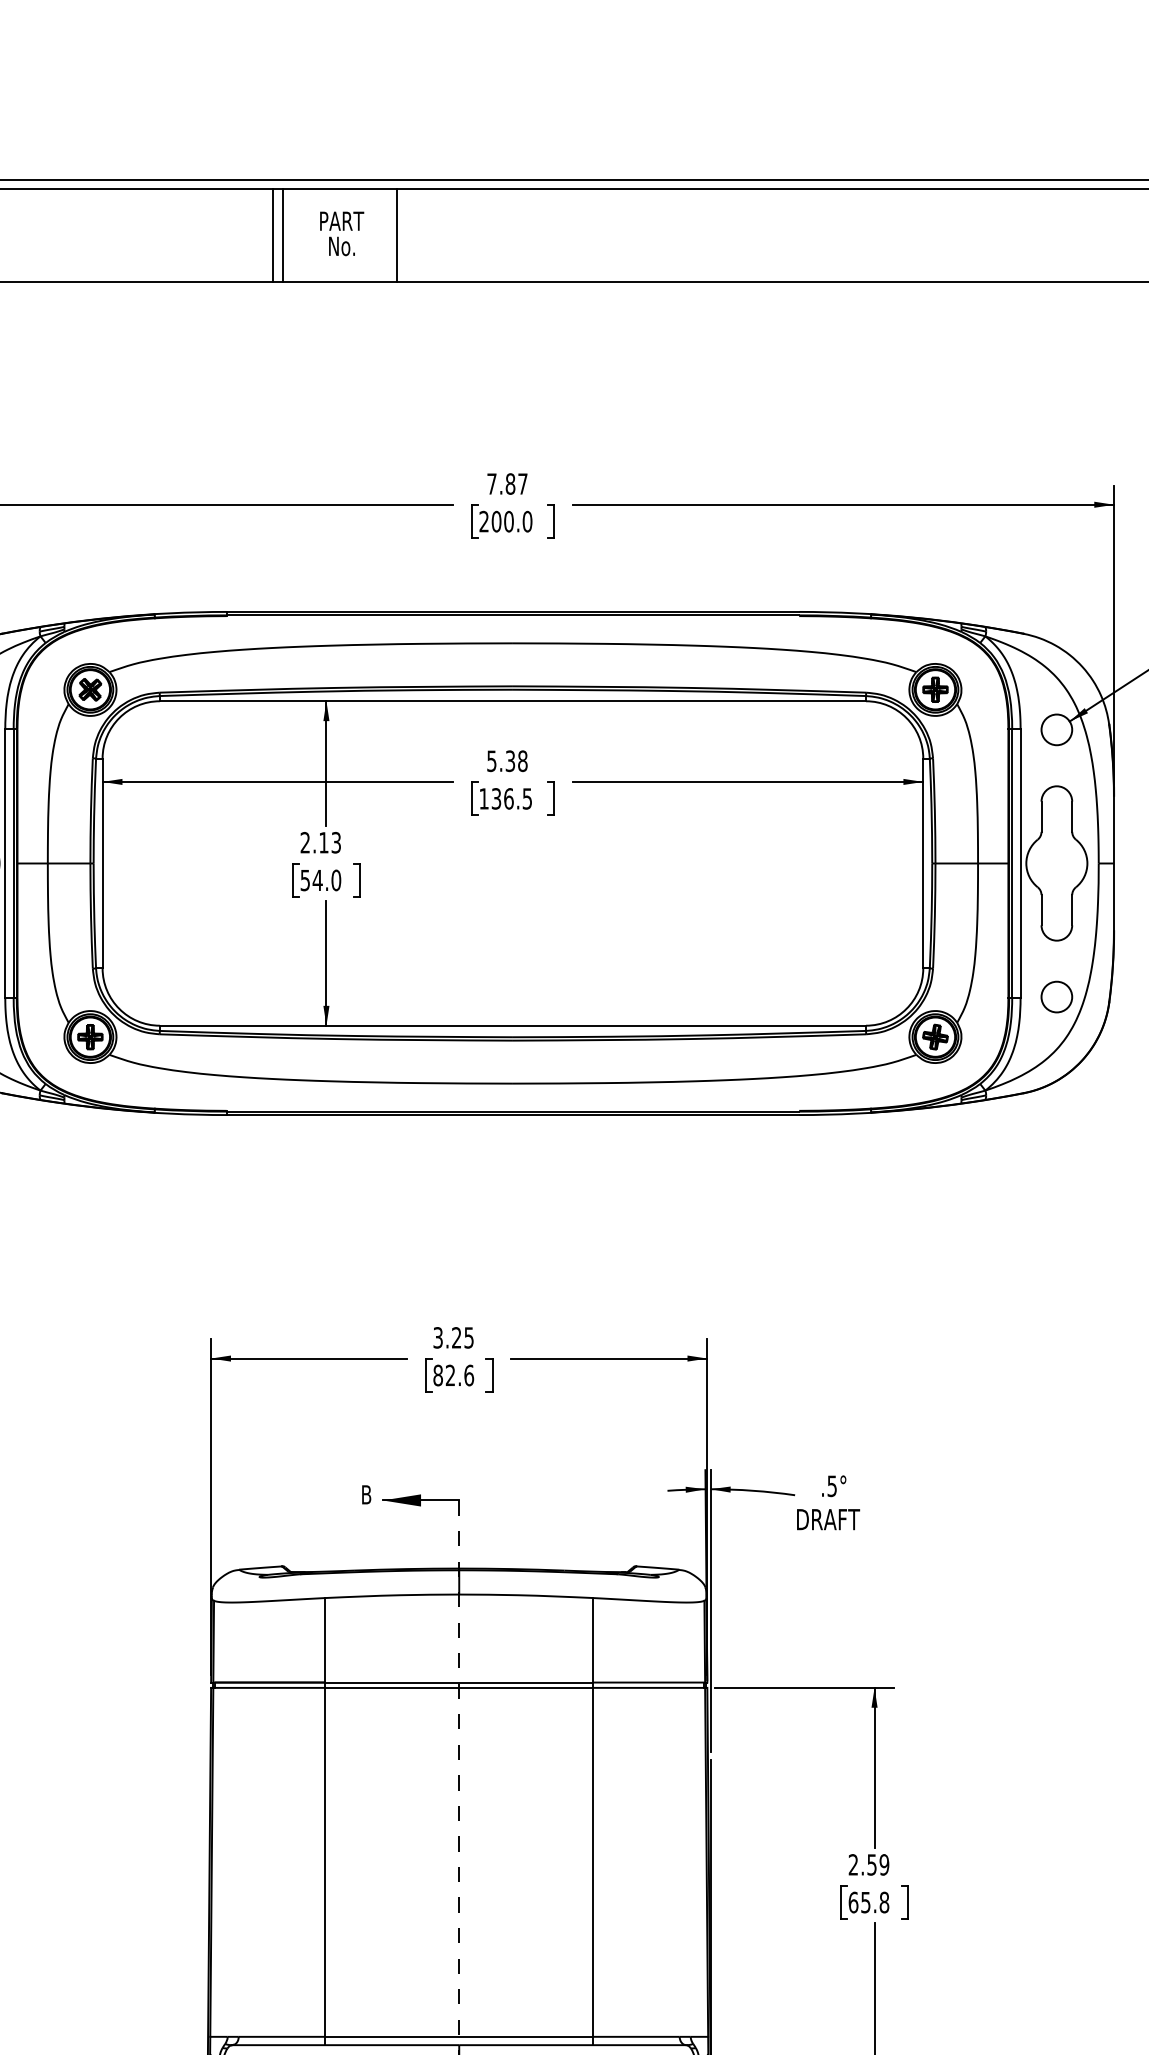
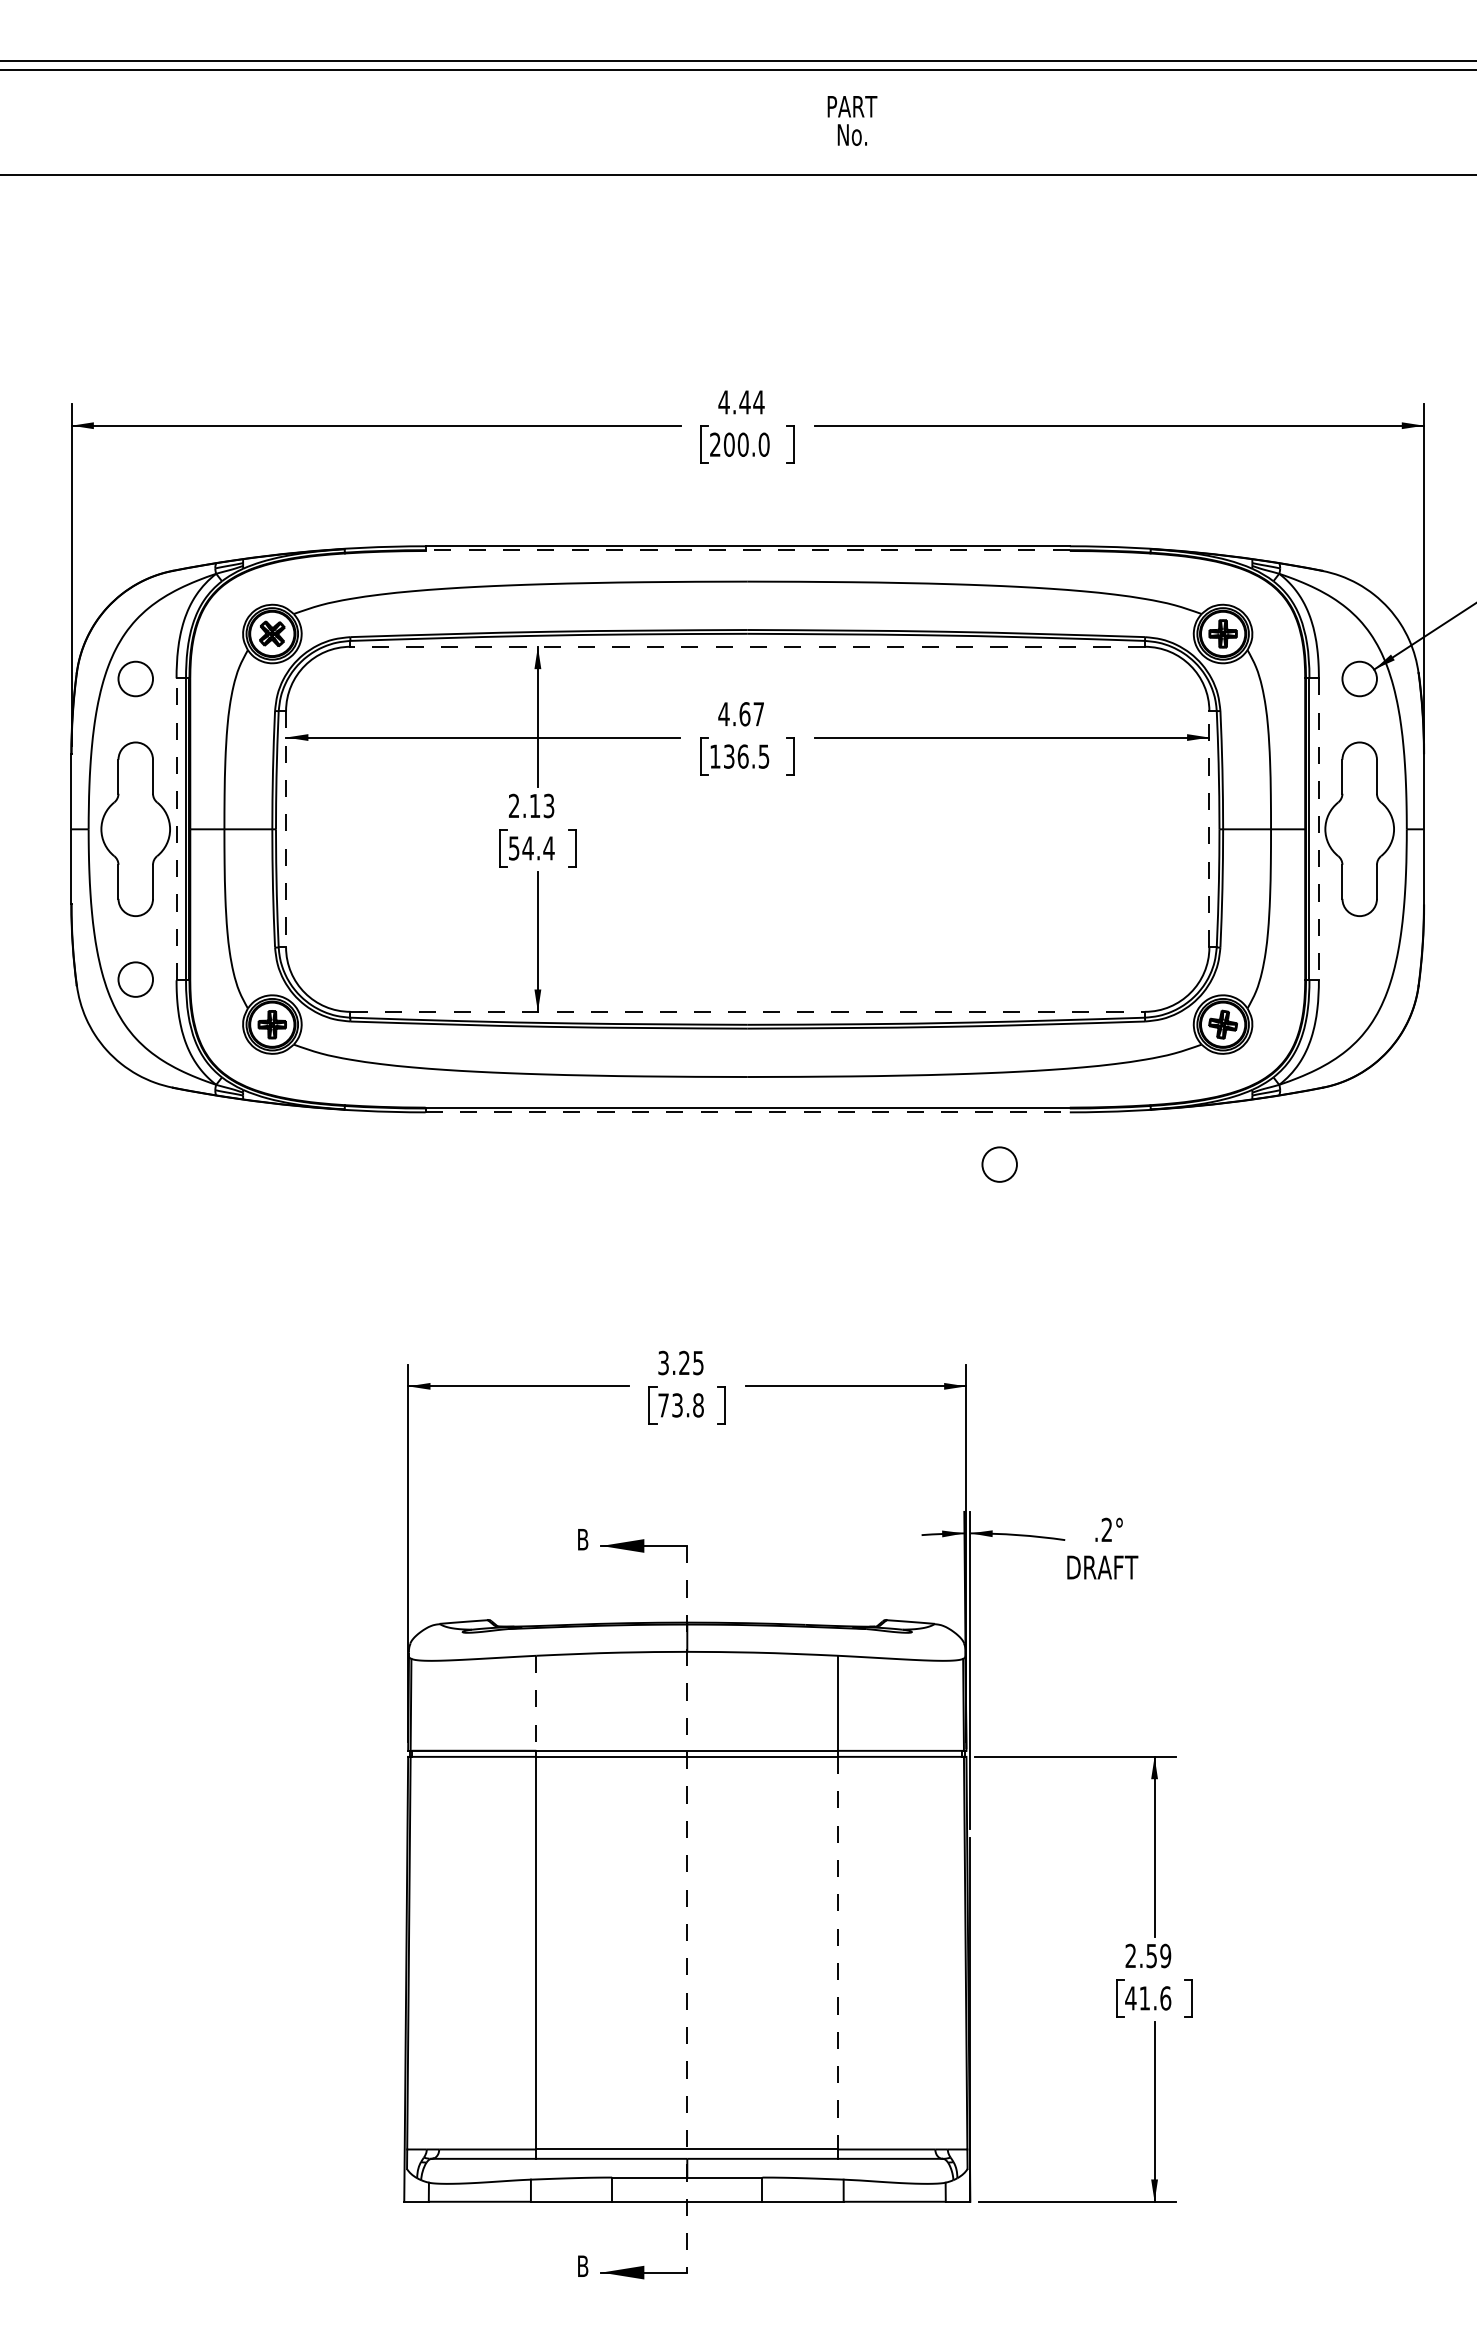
text: (342, 233) -> (852, 120), moved
line: (273, 235) -> (478, 122), removed
line: (282, 235) -> (488, 122), removed
line: (397, 235) -> (617, 122), removed
text: (507, 484) -> (741, 402), 7.87 -> 4.44
line: (512, 615) -> (747, 550), solid -> dashed
line: (512, 700) -> (747, 646), solid -> dashed
text: (507, 761) -> (741, 714), 5.38 -> 4.67
line: (5, 862) -> (176, 828), solid -> dashed
line: (923, 862) -> (1209, 828), solid -> dashed
line: (103, 863) -> (286, 829), solid -> dashed
line: (1020, 863) -> (1318, 829), solid -> dashed
text: (335, 880) -> (548, 848), 54.0 -> 54.4
circle: (1056, 996) -> (999, 1164), moved
line: (513, 1025) -> (748, 1011), solid -> dashed
line: (513, 1115) -> (748, 1112), solid -> dashed
text: (453, 1375) -> (680, 1405), 82.6 -> 73.8
text: (831, 1485) -> (1106, 1529), .5° -> .2°
line: (325, 1640) -> (536, 1703), solid -> dashed
line: (593, 1862) -> (838, 1953), solid -> dashed
text: (869, 1902) -> (1148, 1998), 65.8 -> 41.6

